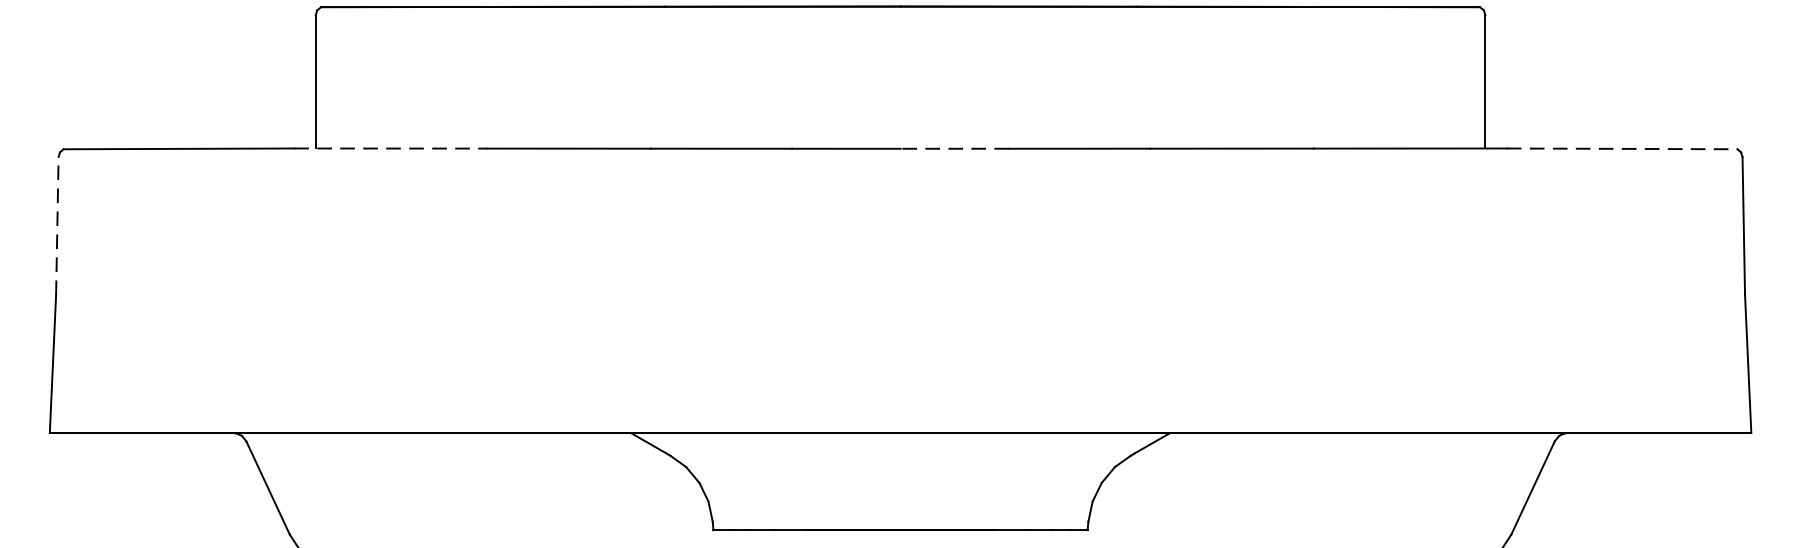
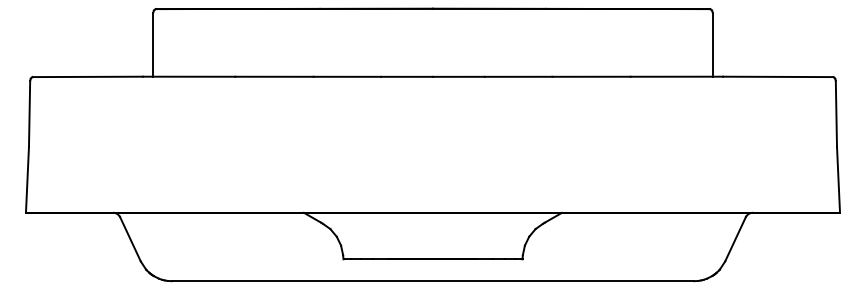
line: (391, 148) -> (189, 76), dashed -> solid
line: (953, 148) -> (458, 76), dashed -> solid
line: (1622, 148) -> (778, 76), dashed -> solid
line: (57, 225) -> (29, 113), dashed -> solid

